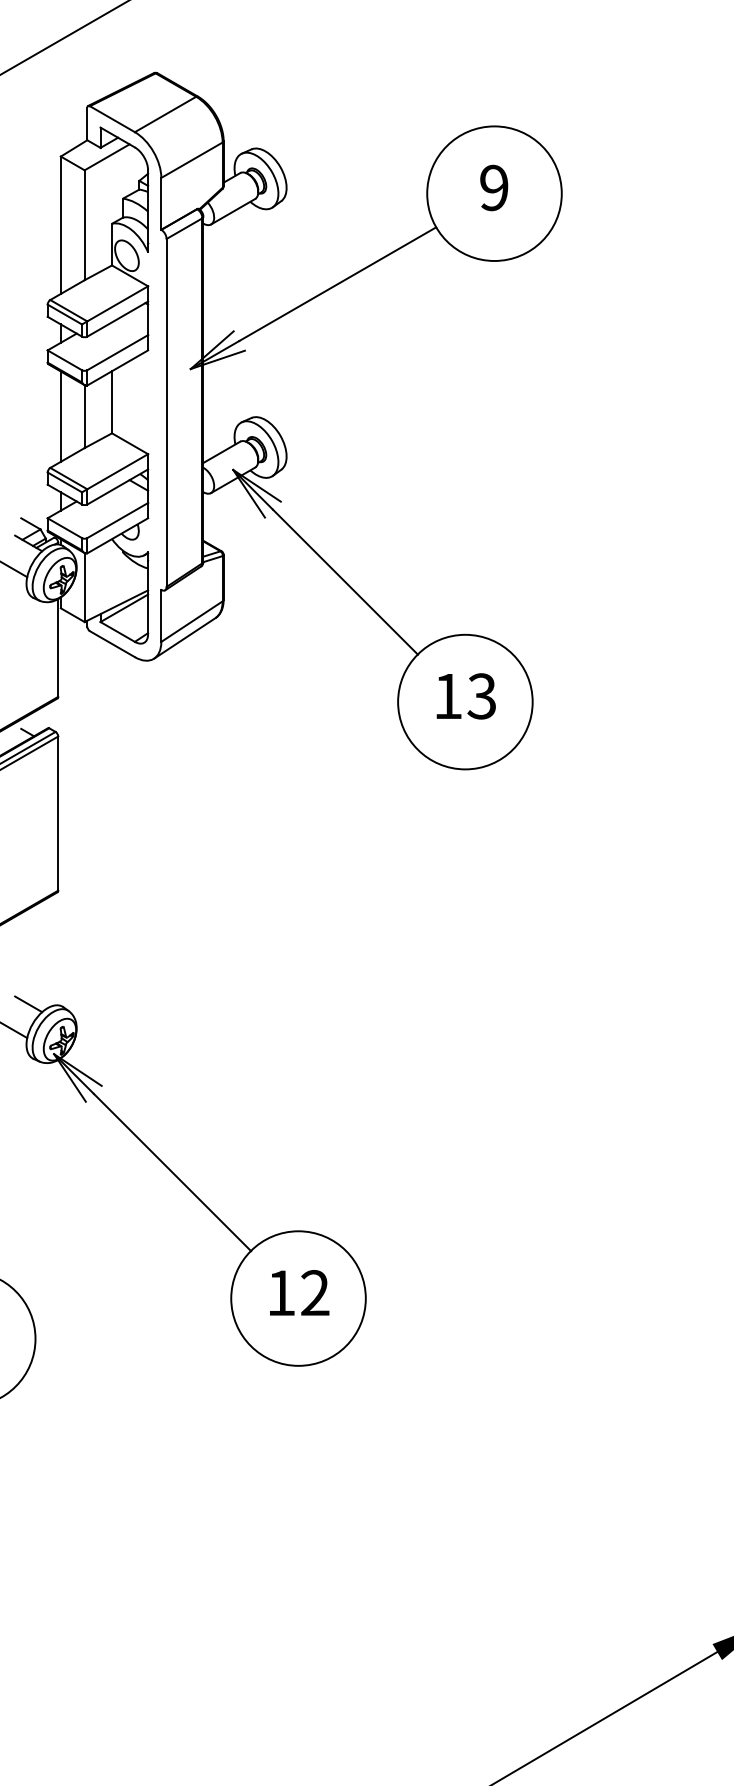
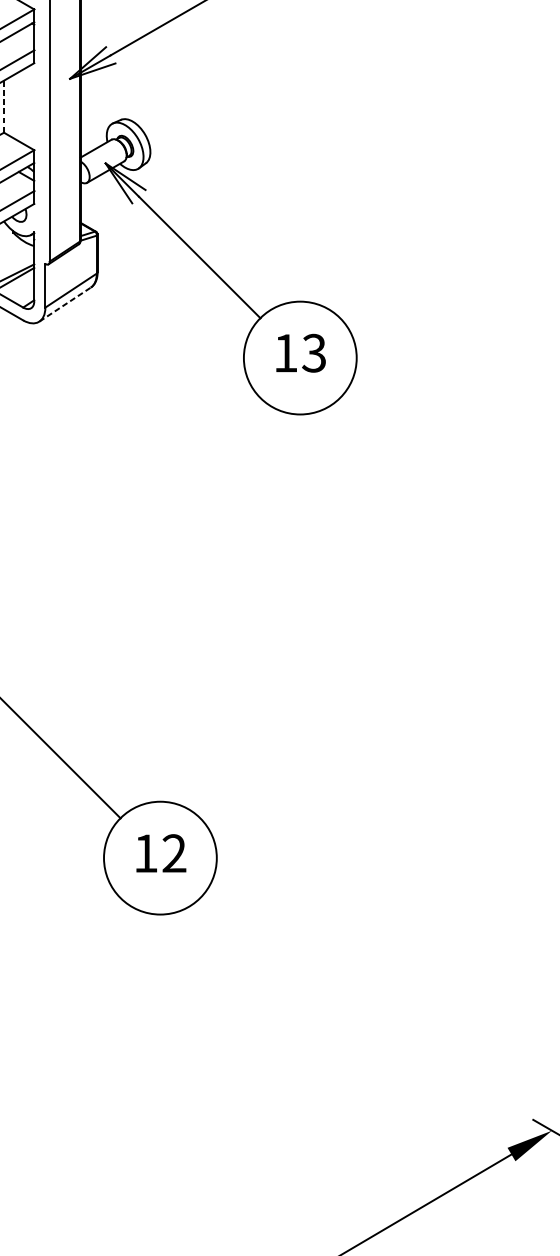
line: (112, 402) -> (4, 106), solid -> dashed
line: (184, 638) -> (64, 304), solid -> dashed

